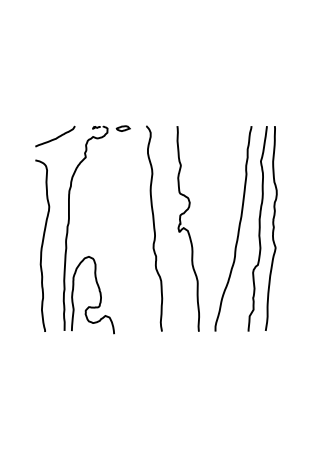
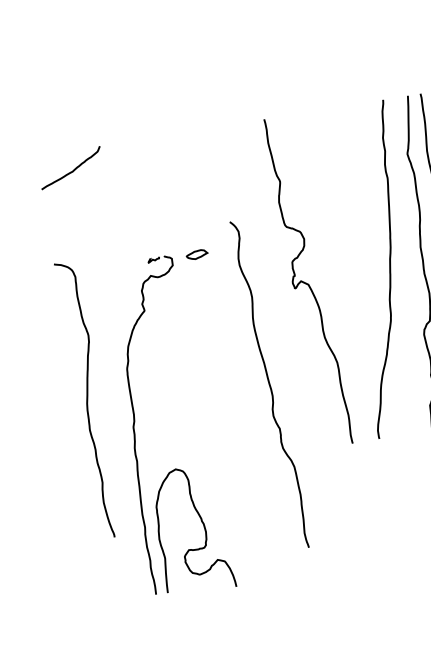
part: (69, 224) -> (136, 422), moved
curve: (154, 228) -> (269, 384), moved
curve: (42, 245) -> (87, 399), moved

